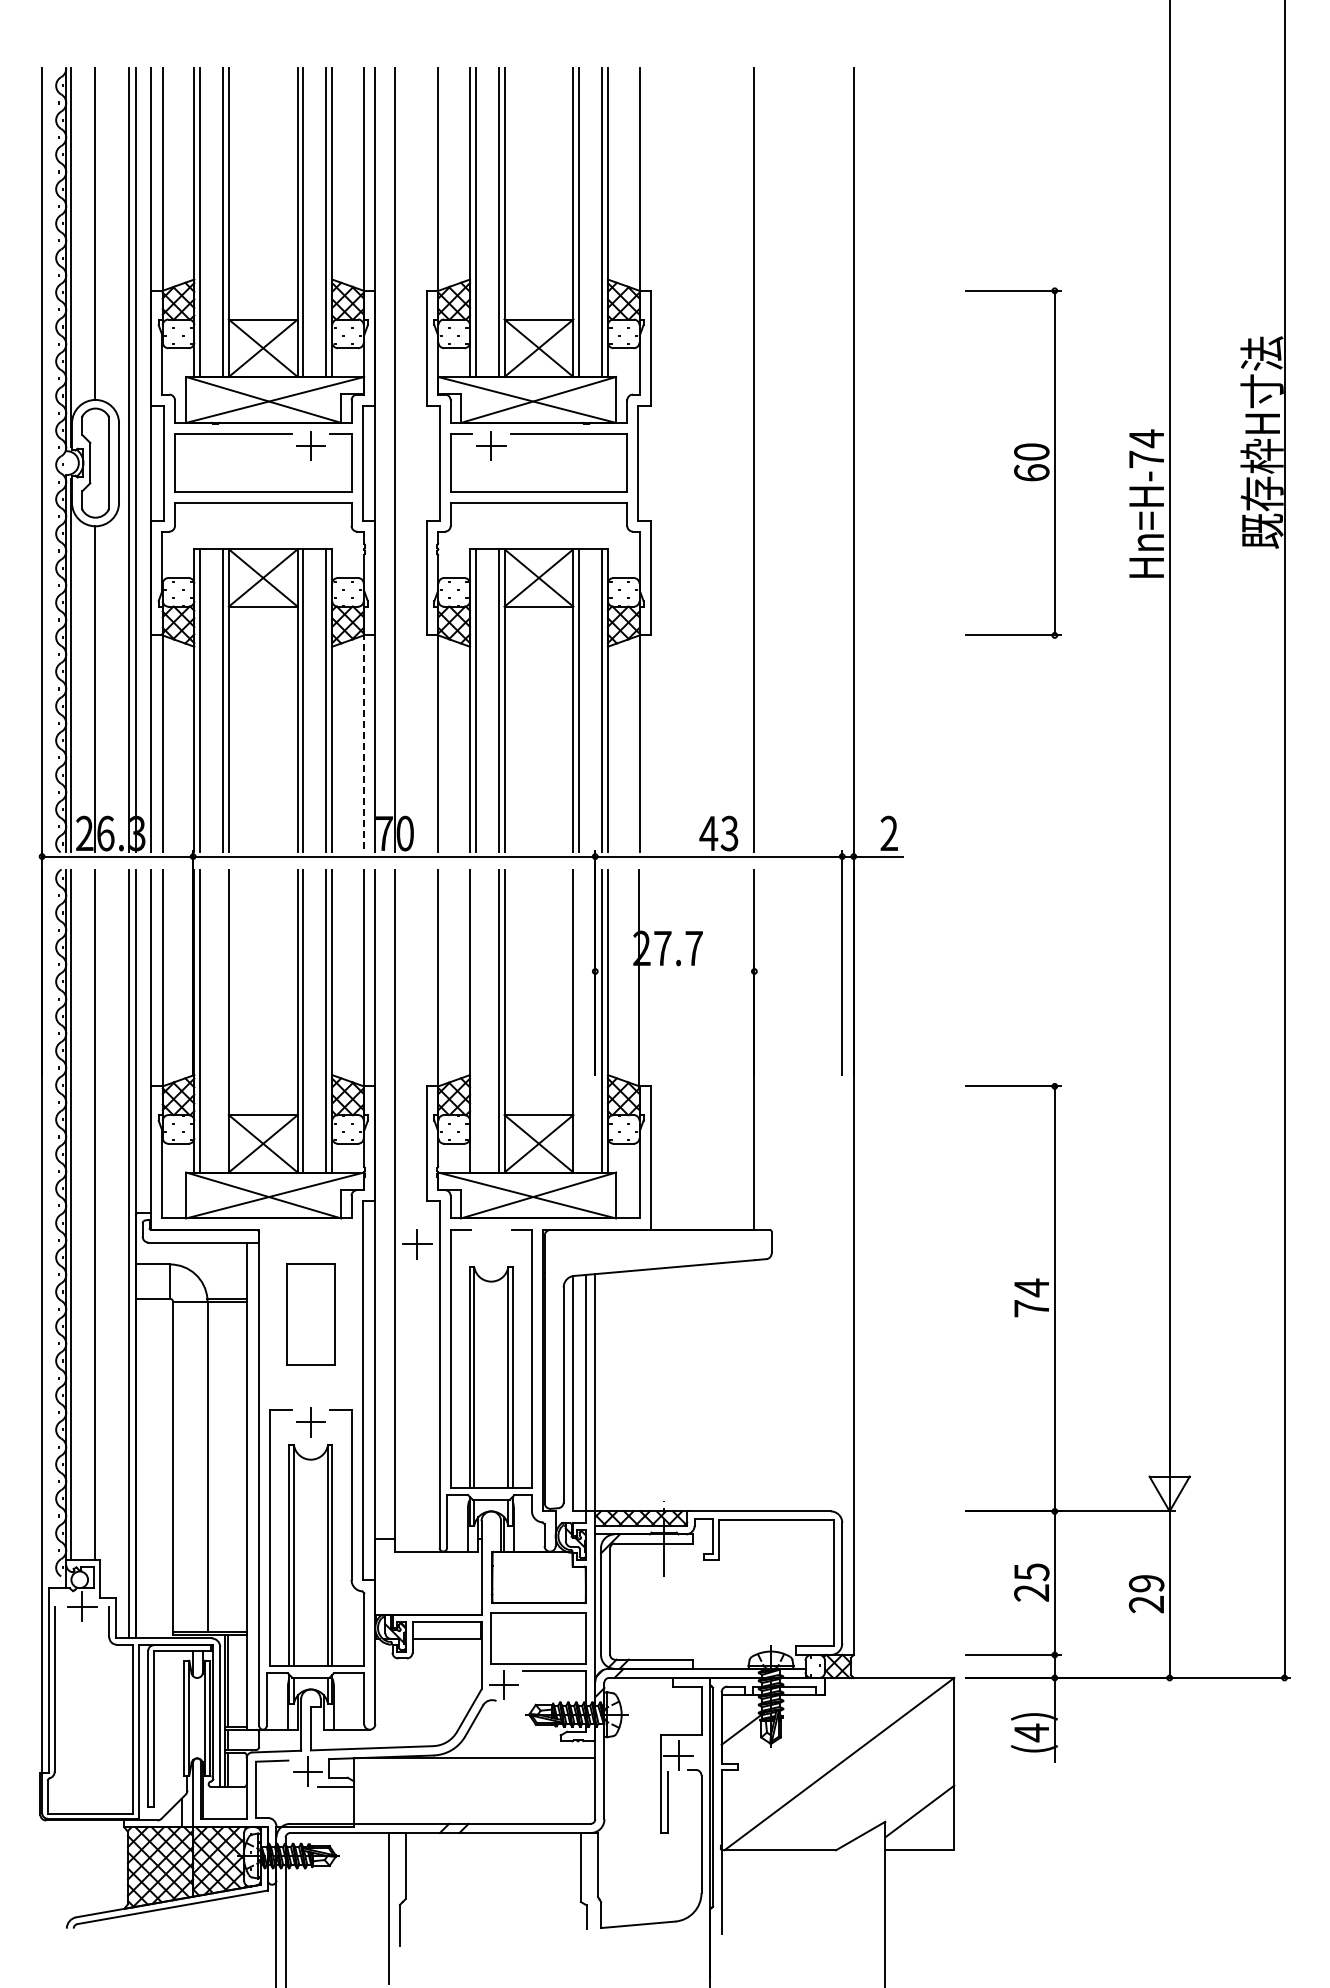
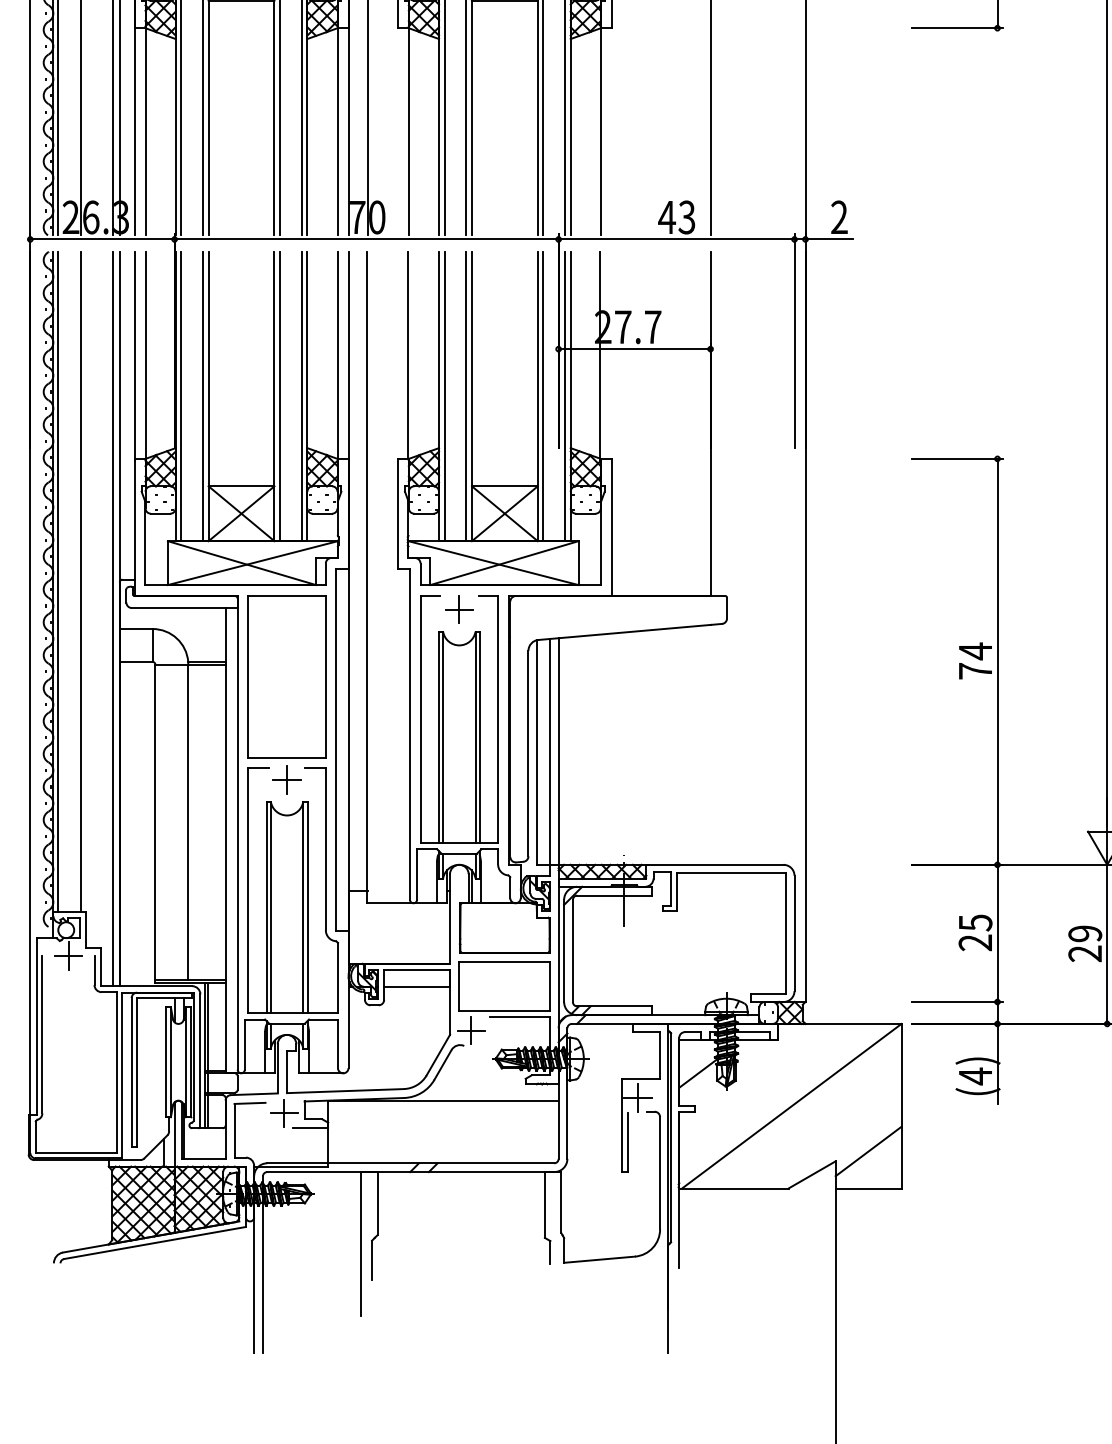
line: (363, 742) -> (337, 130), dashed -> solid
line: (674, 971) -> (634, 349), added
line: (223, 1020) -> (203, 395), added
line: (475, 1020) -> (444, 395), added
line: (579, 1020) -> (543, 395), added
part: (417, 1244) -> (459, 609), moved
part: (310, 1314) -> (286, 676), size x1.67

